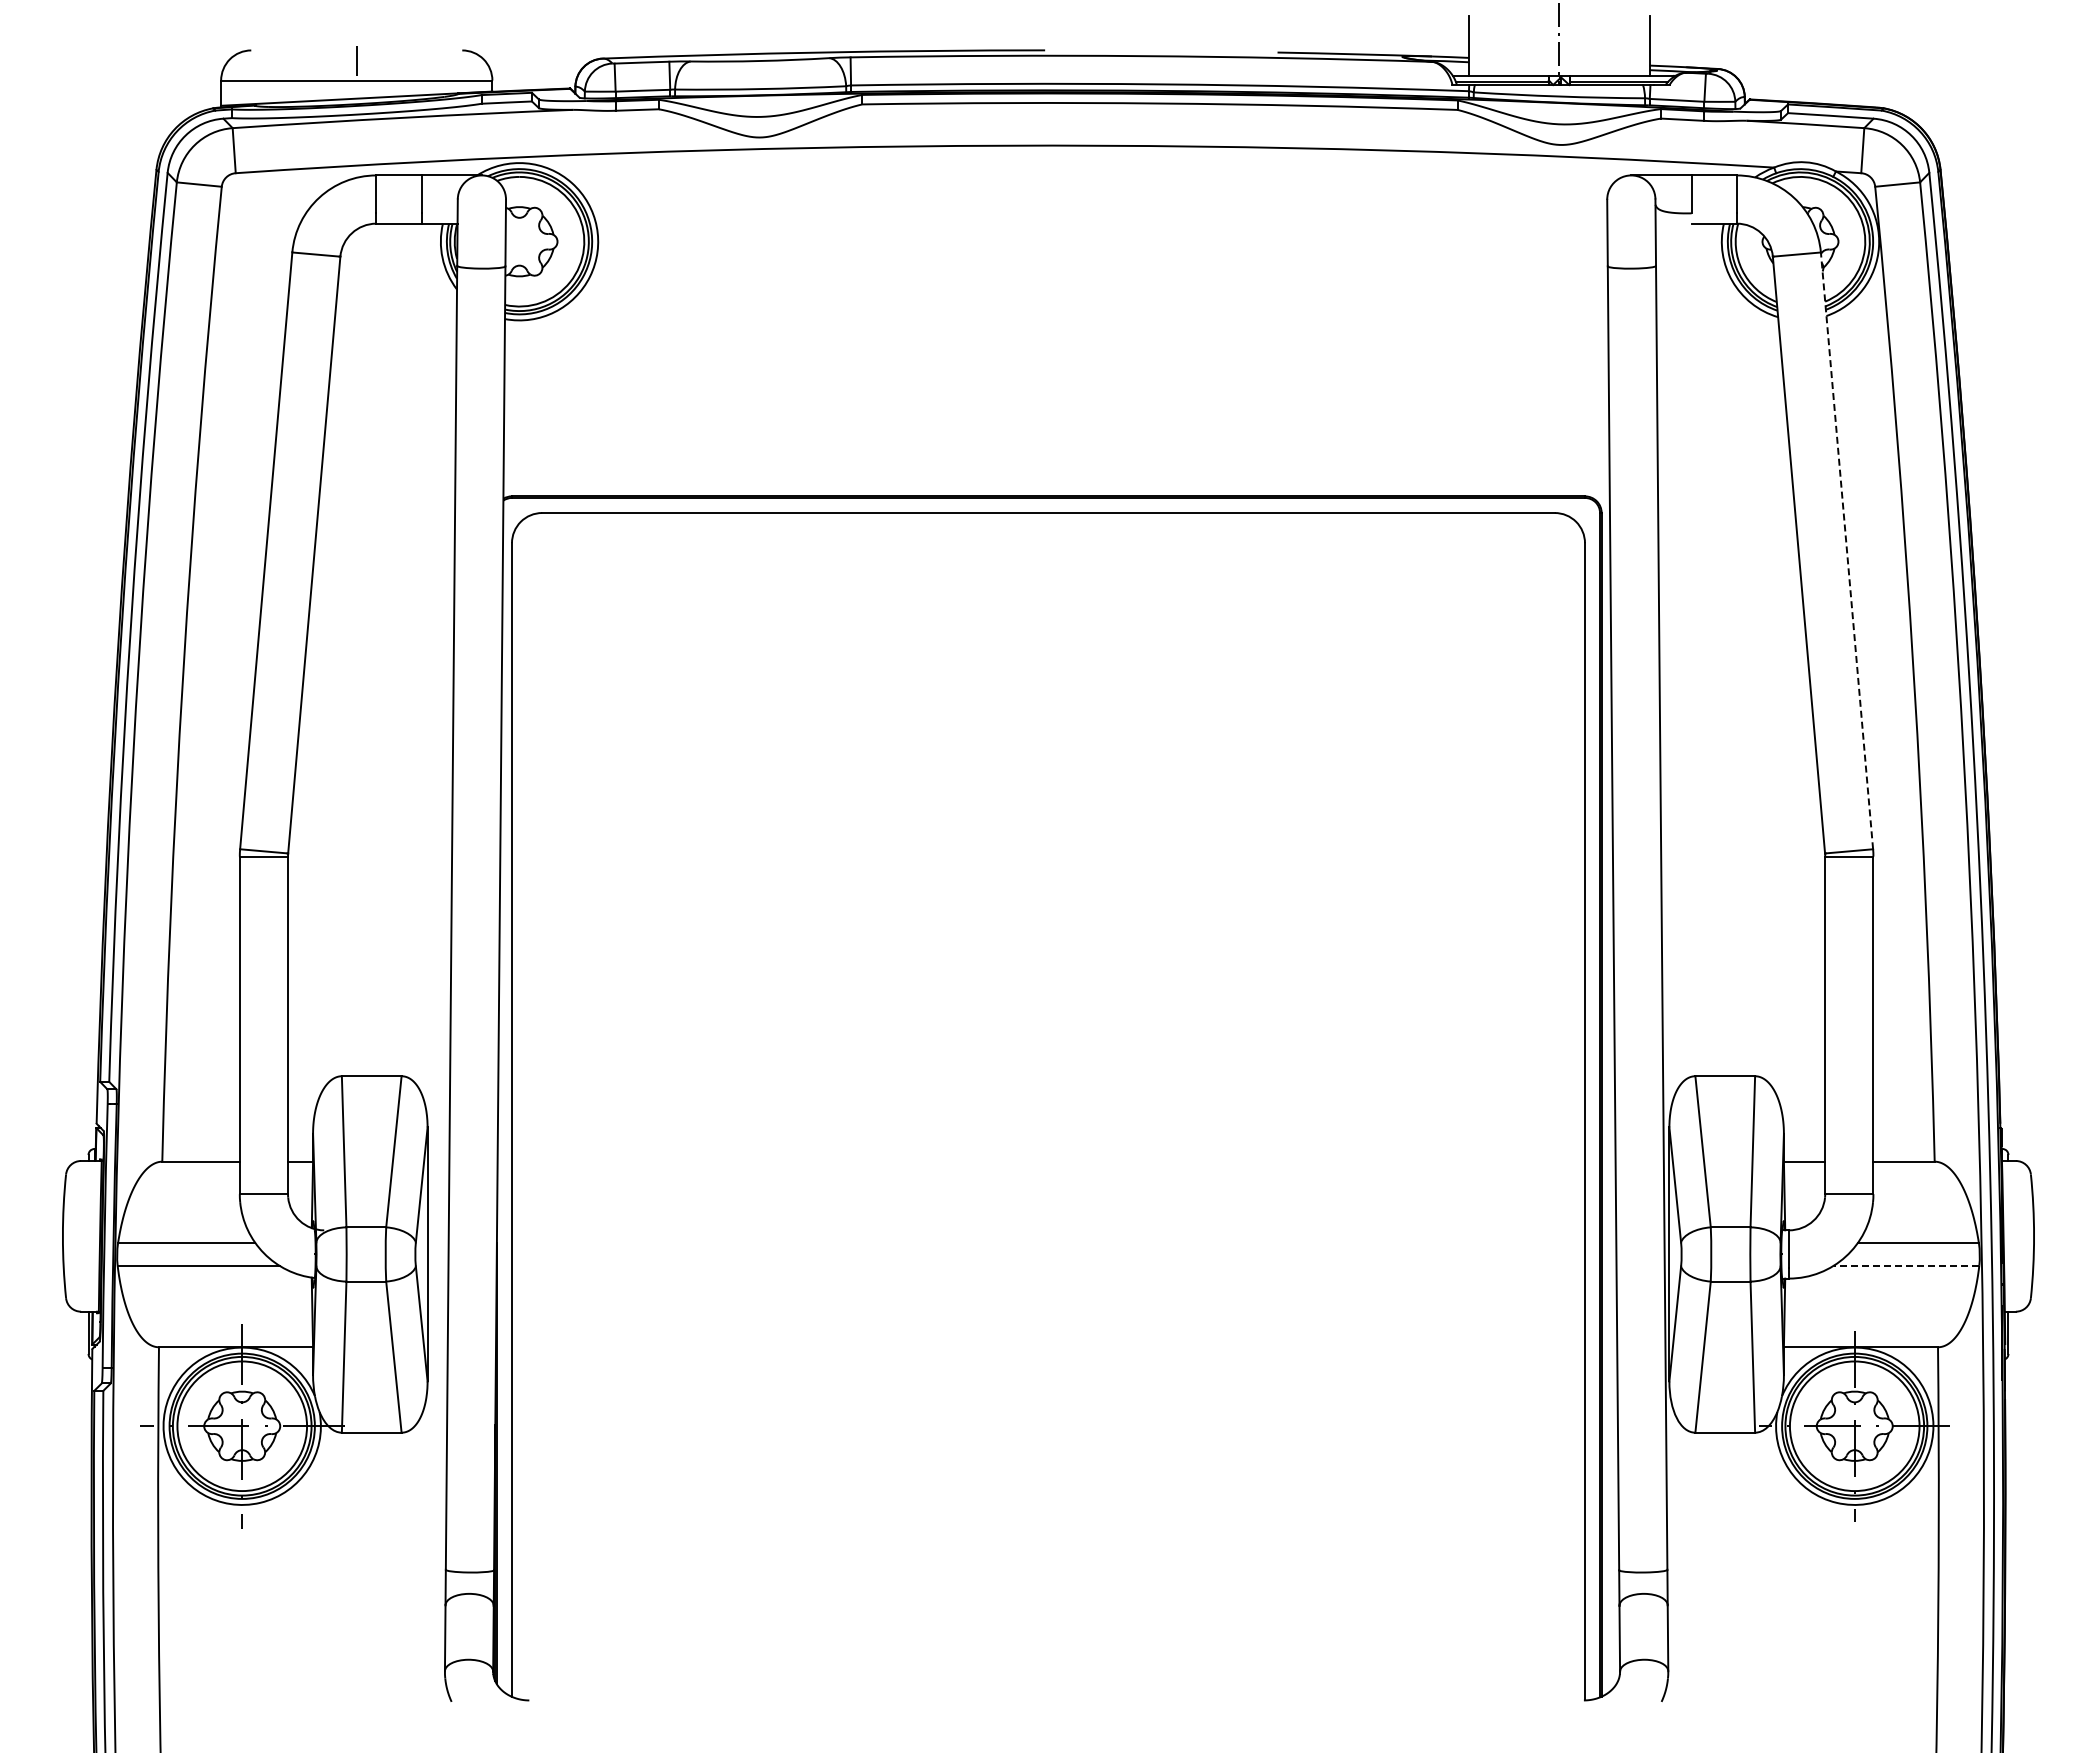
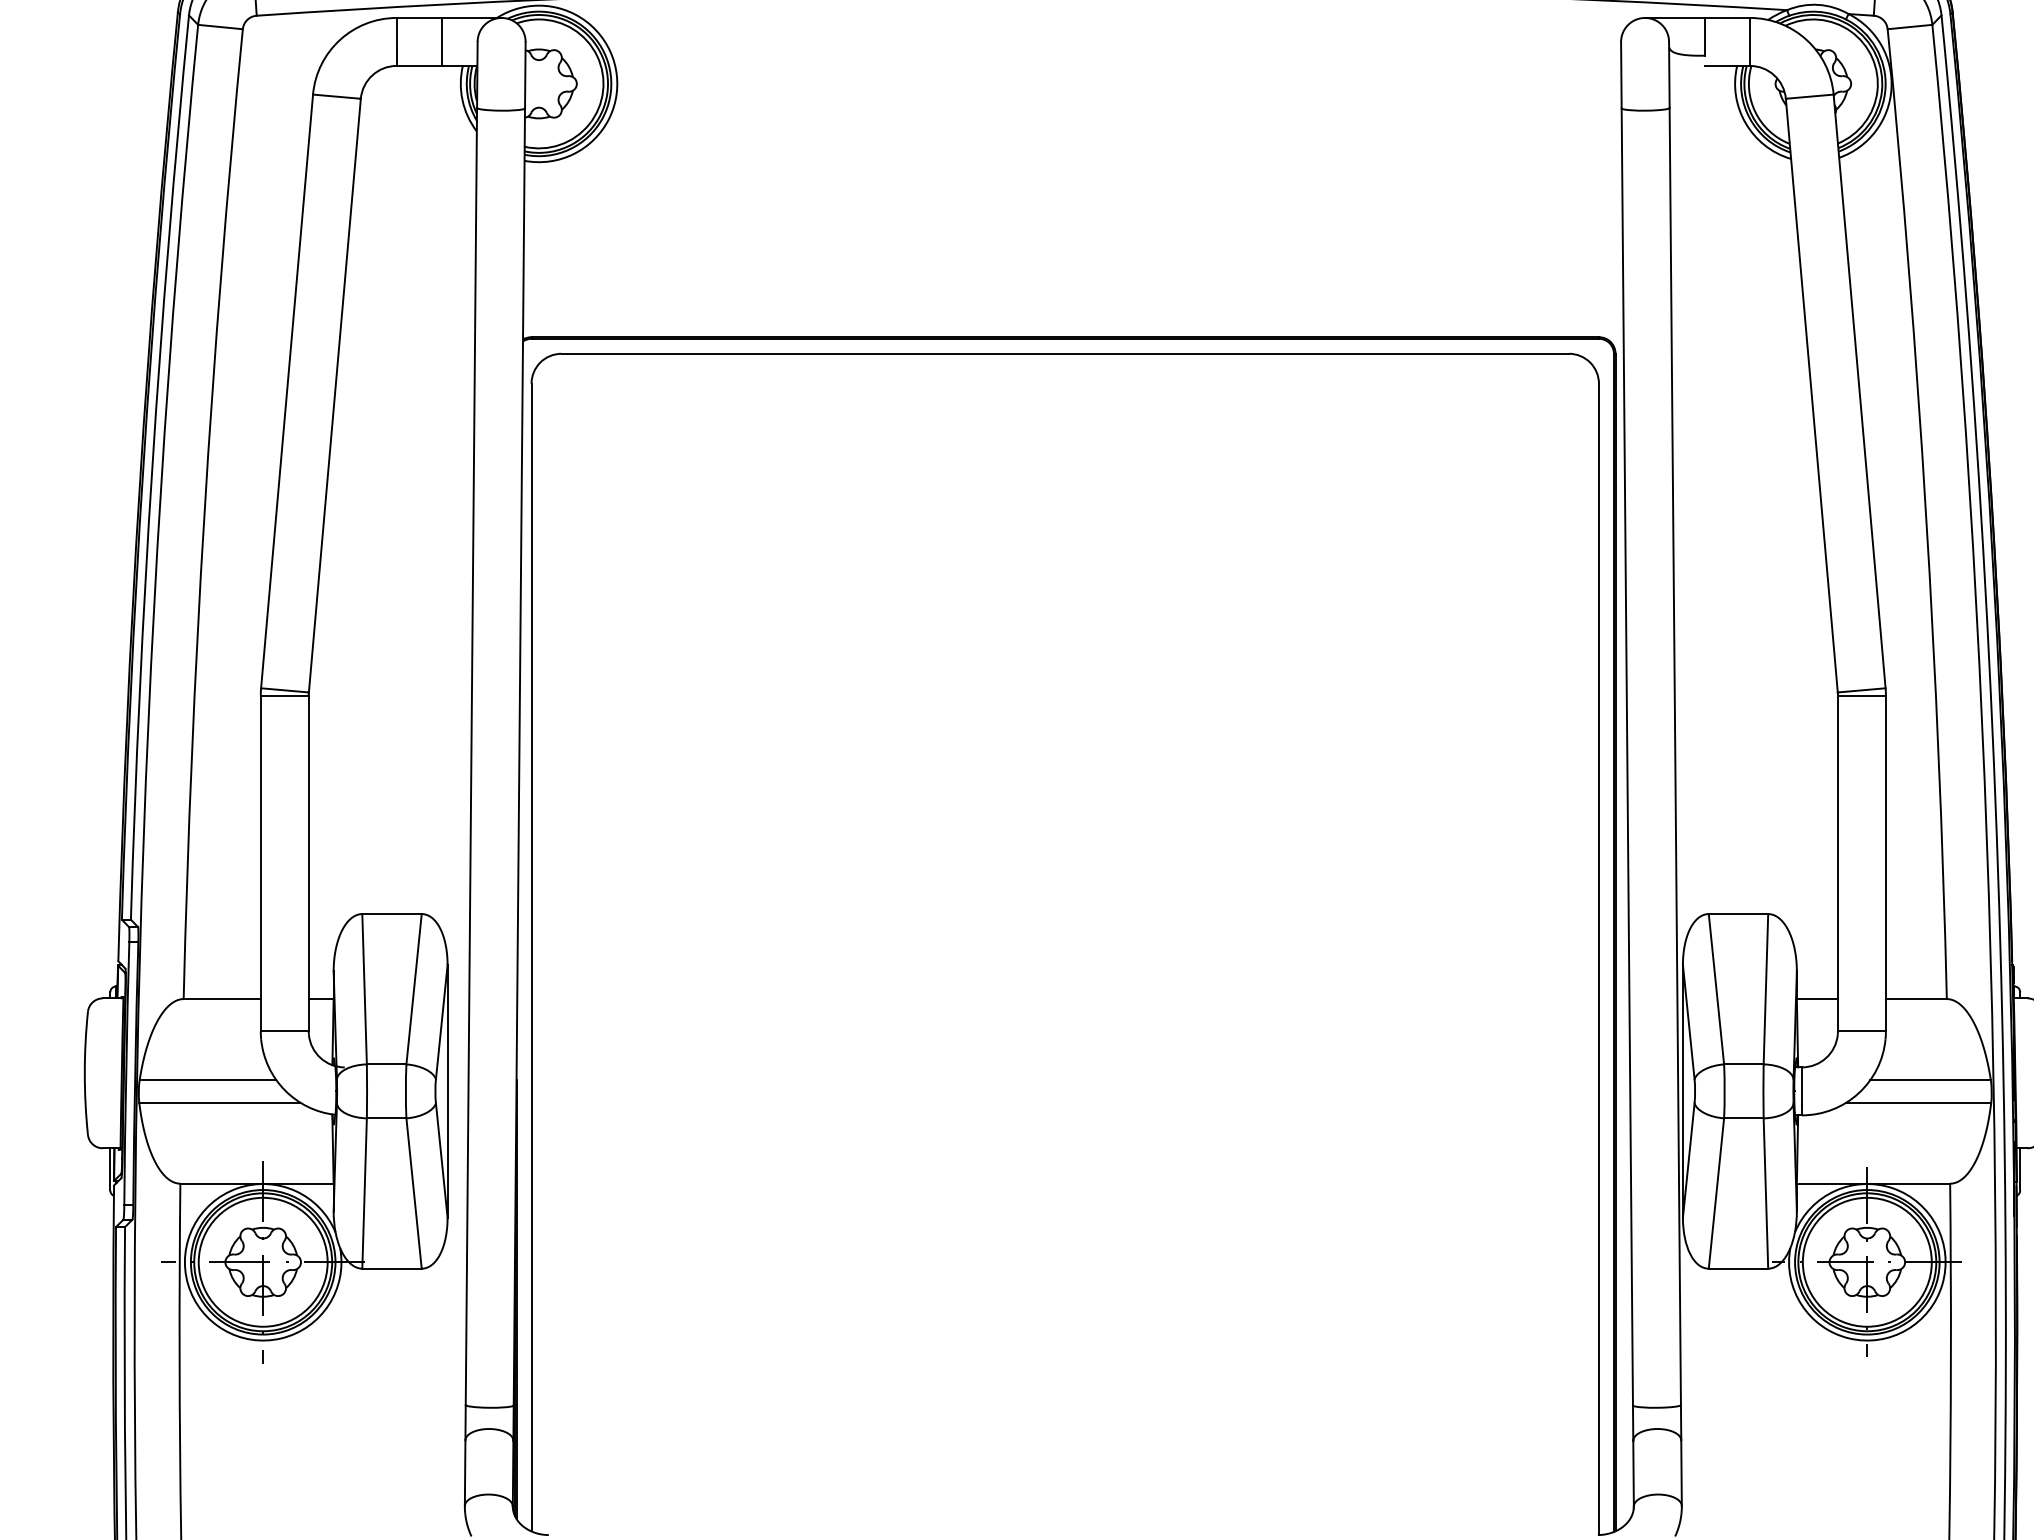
line: (1847, 550) -> (1860, 391), dashed -> solid
line: (1906, 1265) -> (1918, 1102), dashed -> solid

